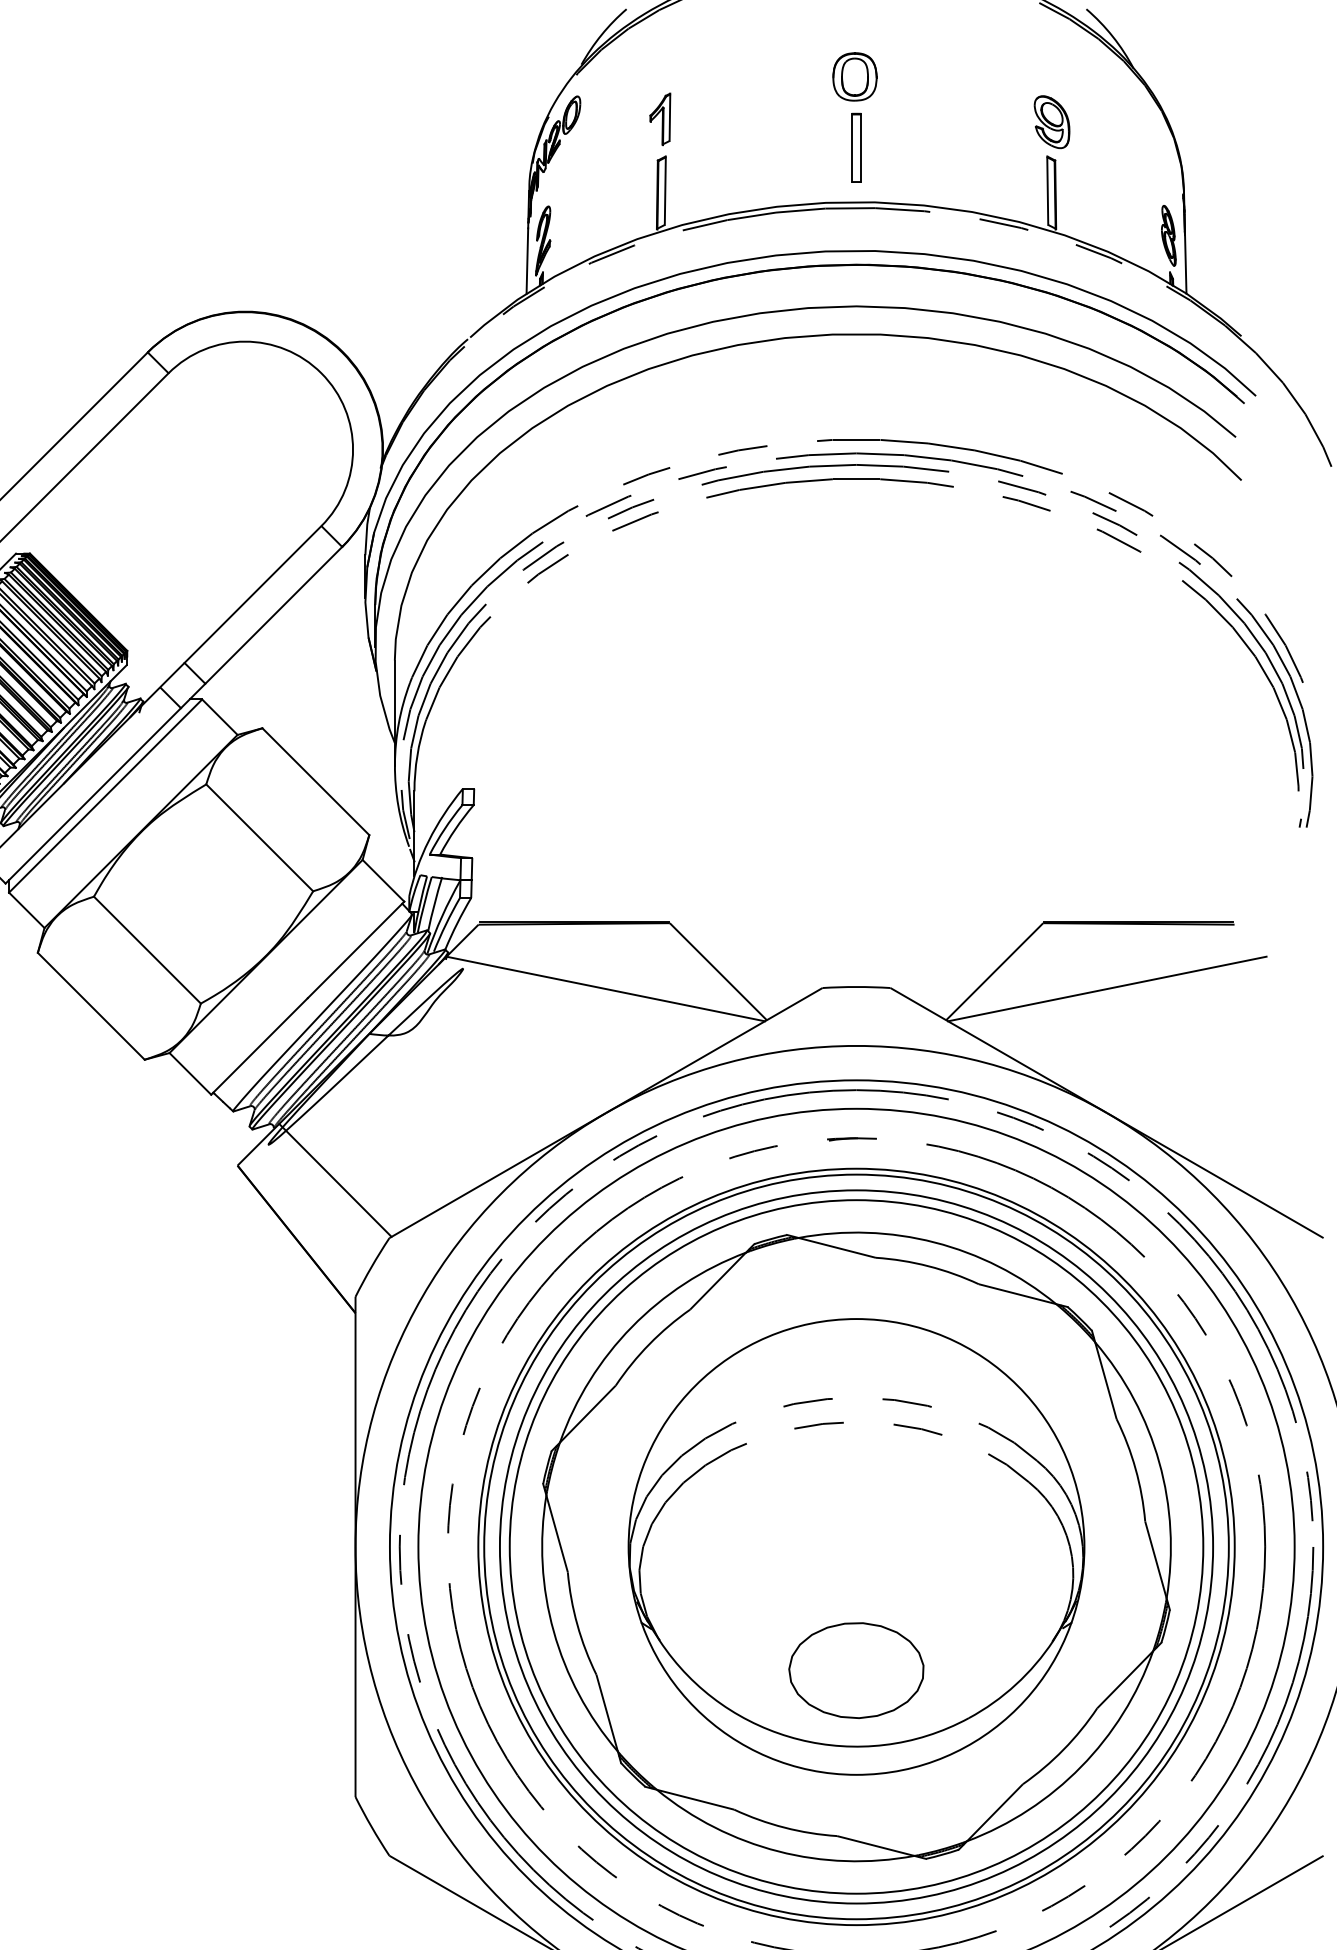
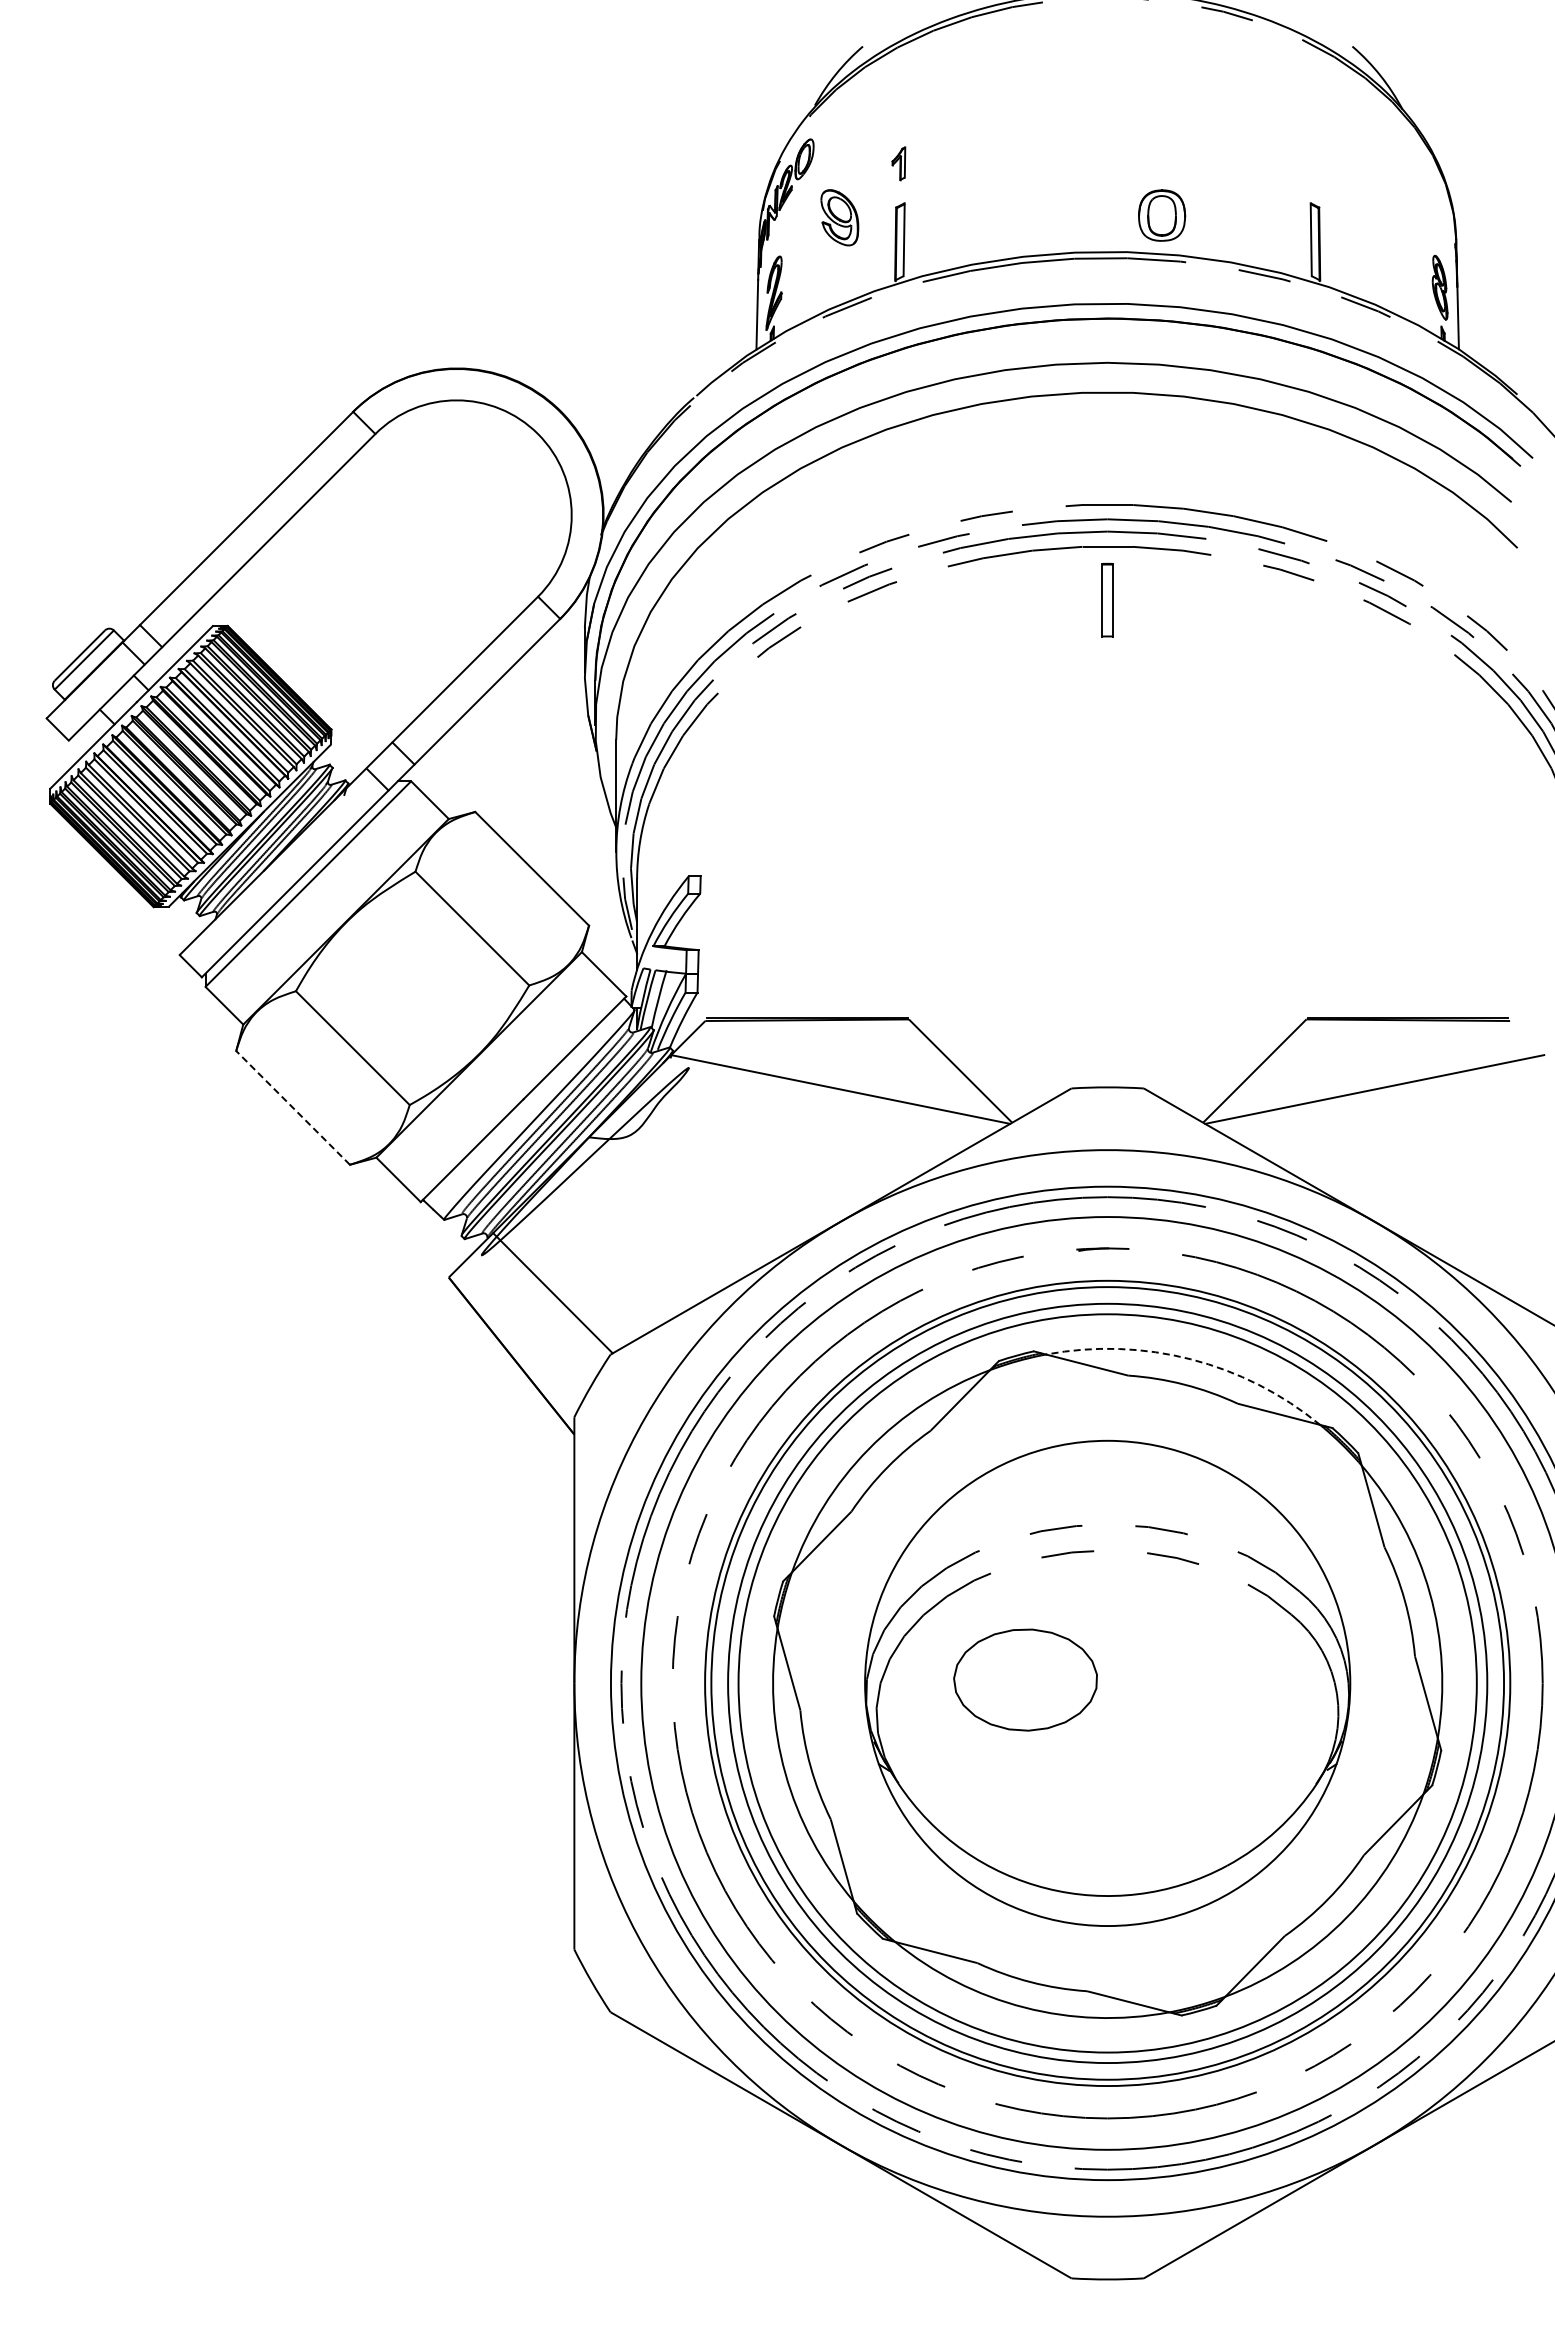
part: (855, 76) -> (1162, 215), moved
part: (660, 119) -> (898, 163), size x0.6
part: (1051, 121) -> (839, 217), moved
part: (856, 147) -> (1107, 599), moved
line: (90, 1005) -> (292, 1107), solid -> dashed
arc: (934, 1242) -> (1190, 1359), solid -> dashed
part: (856, 1670) -> (1025, 1679), moved

